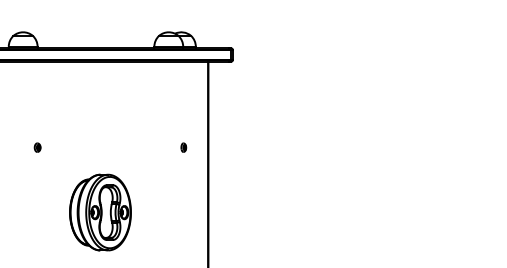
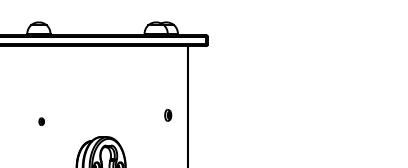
part: (37, 147) -> (41, 121), moved
part: (183, 147) -> (168, 115), size x1.6

